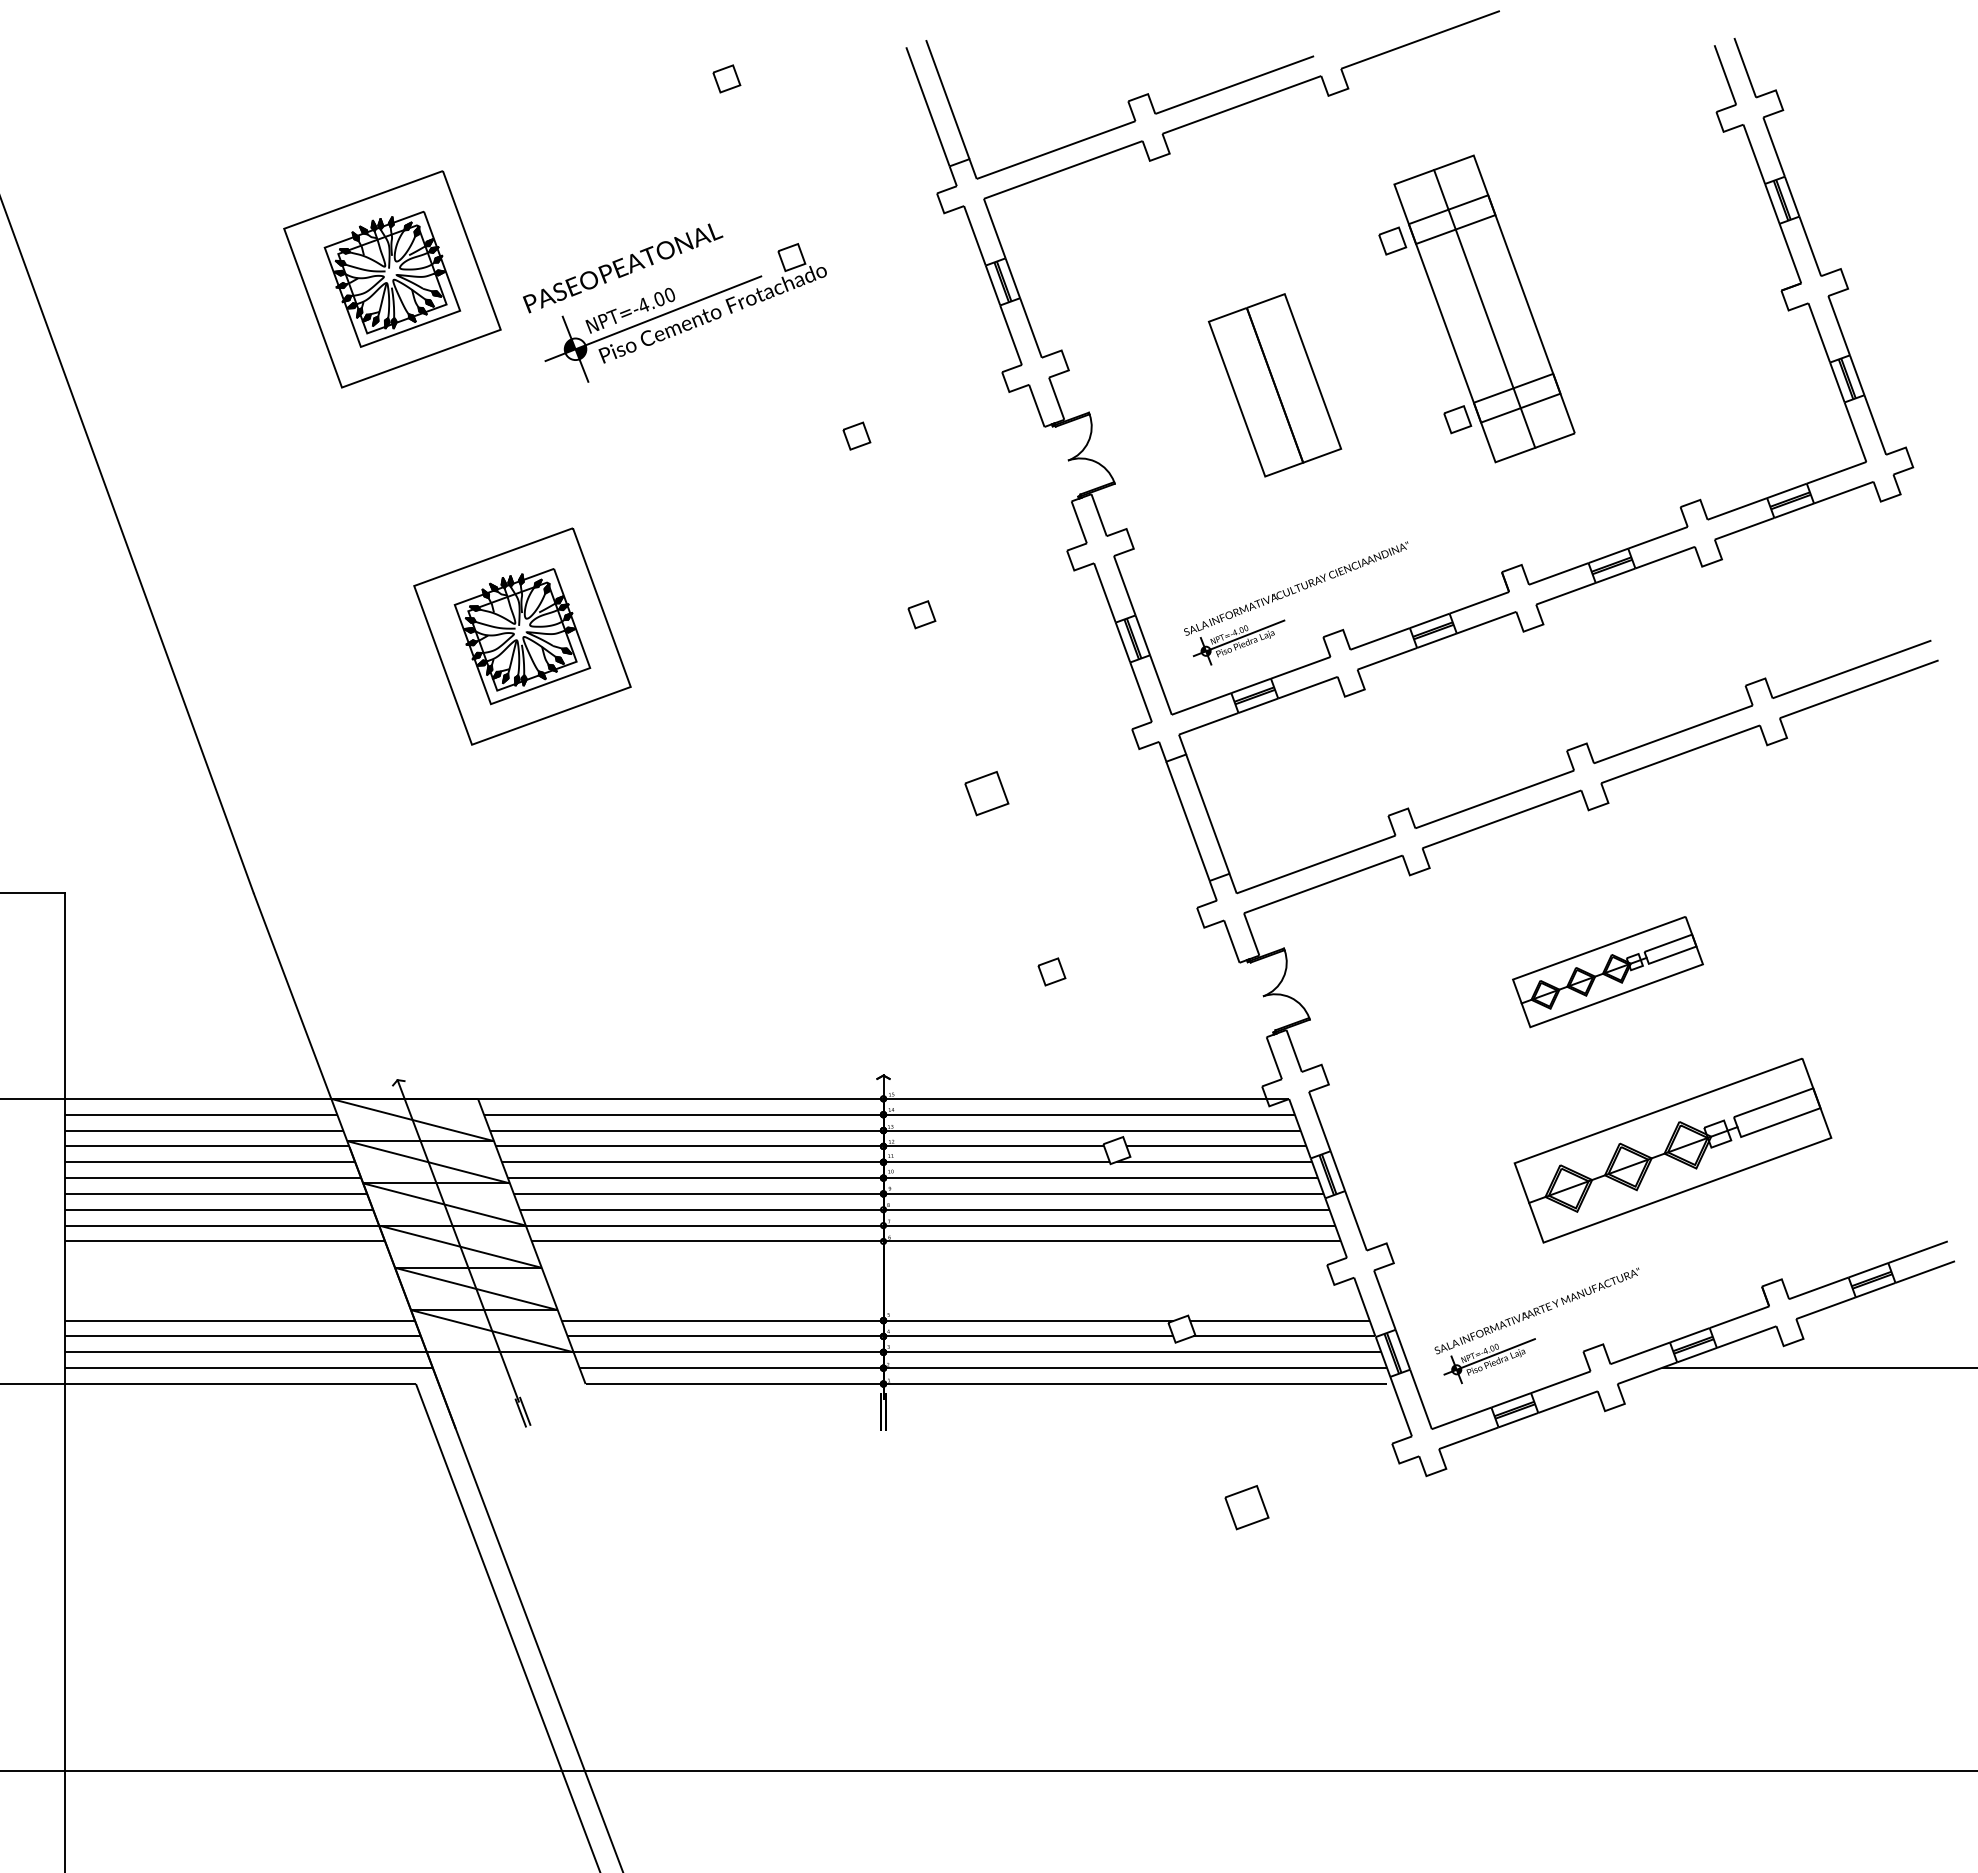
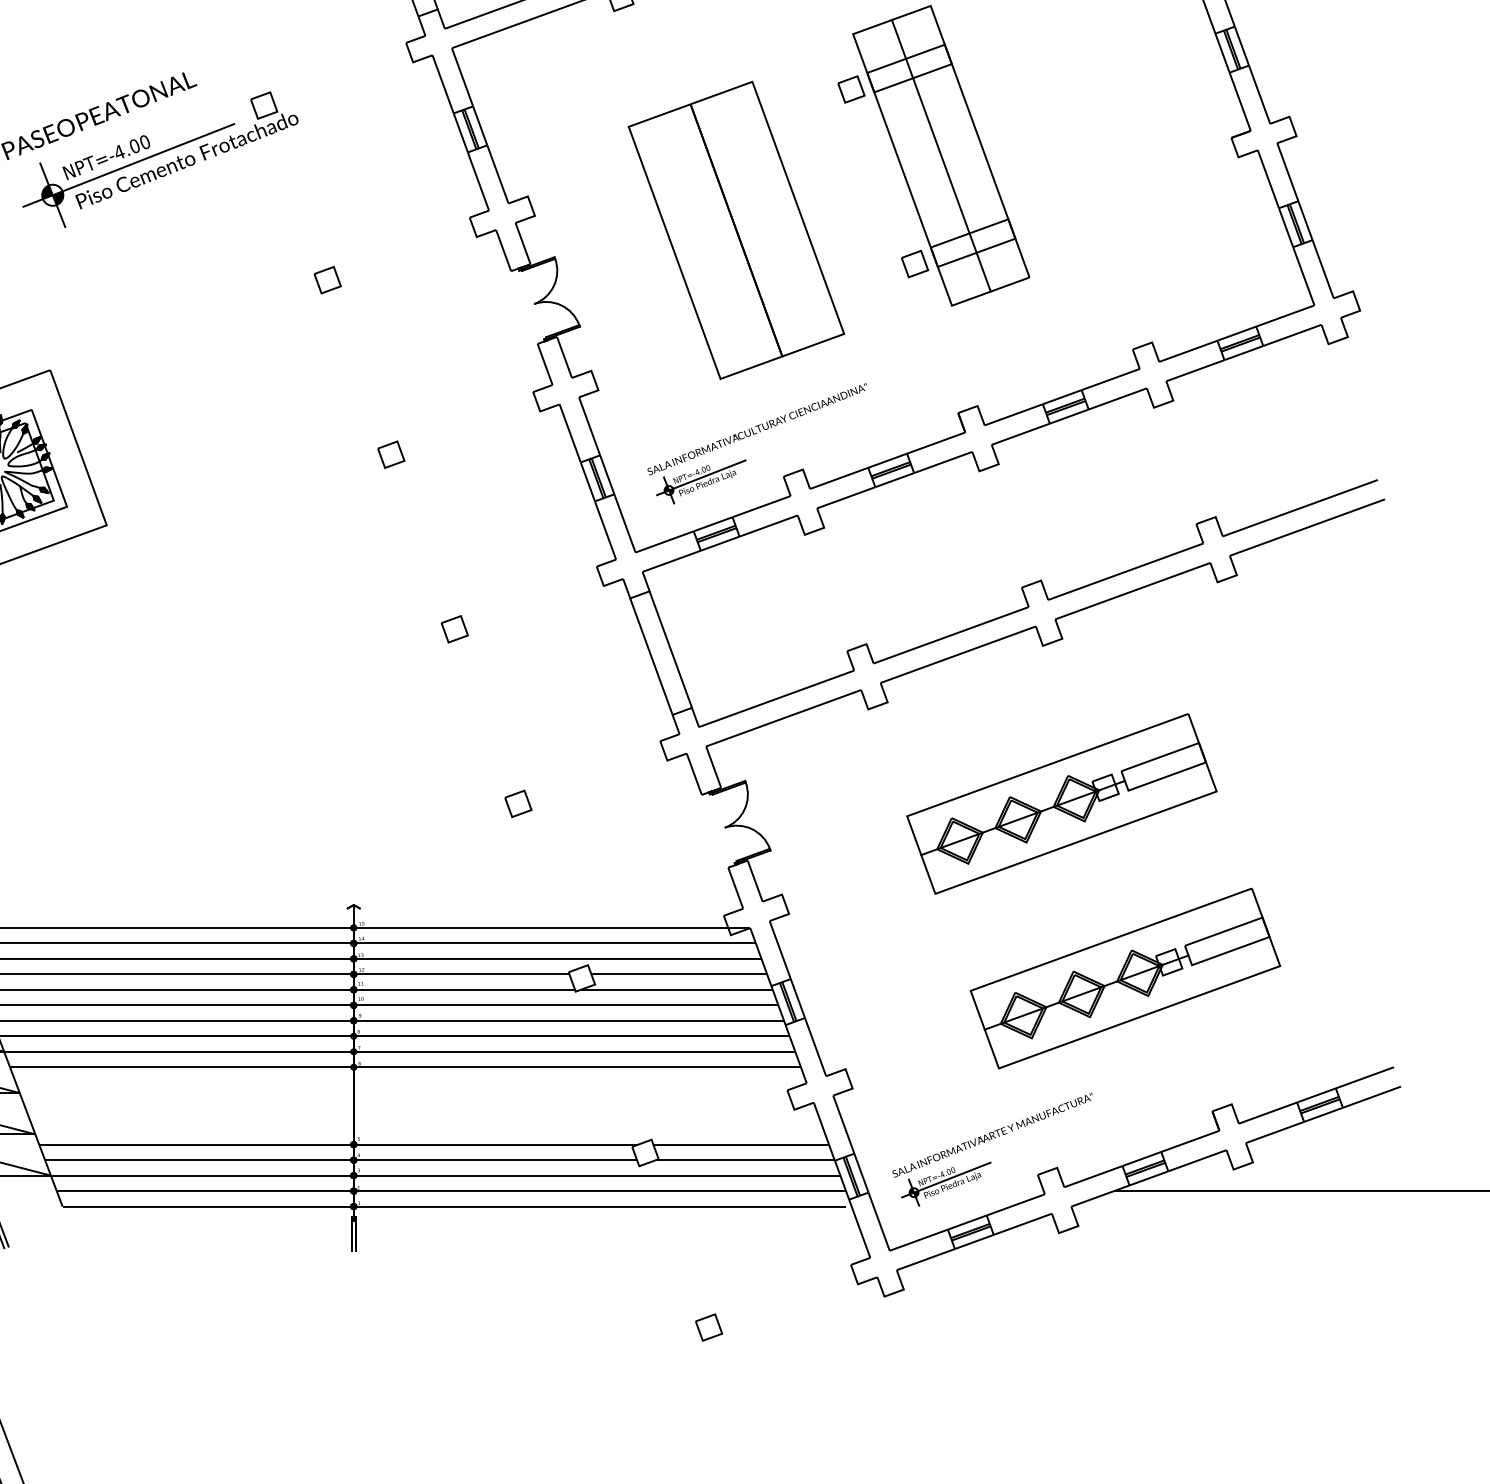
part: (1274, 385) -> (735, 230), size x1.67
part: (986, 792) -> (454, 628), size x0.62
part: (1607, 971) -> (1061, 803), size x1.67
part: (1246, 1507) -> (708, 1327), size x0.62

